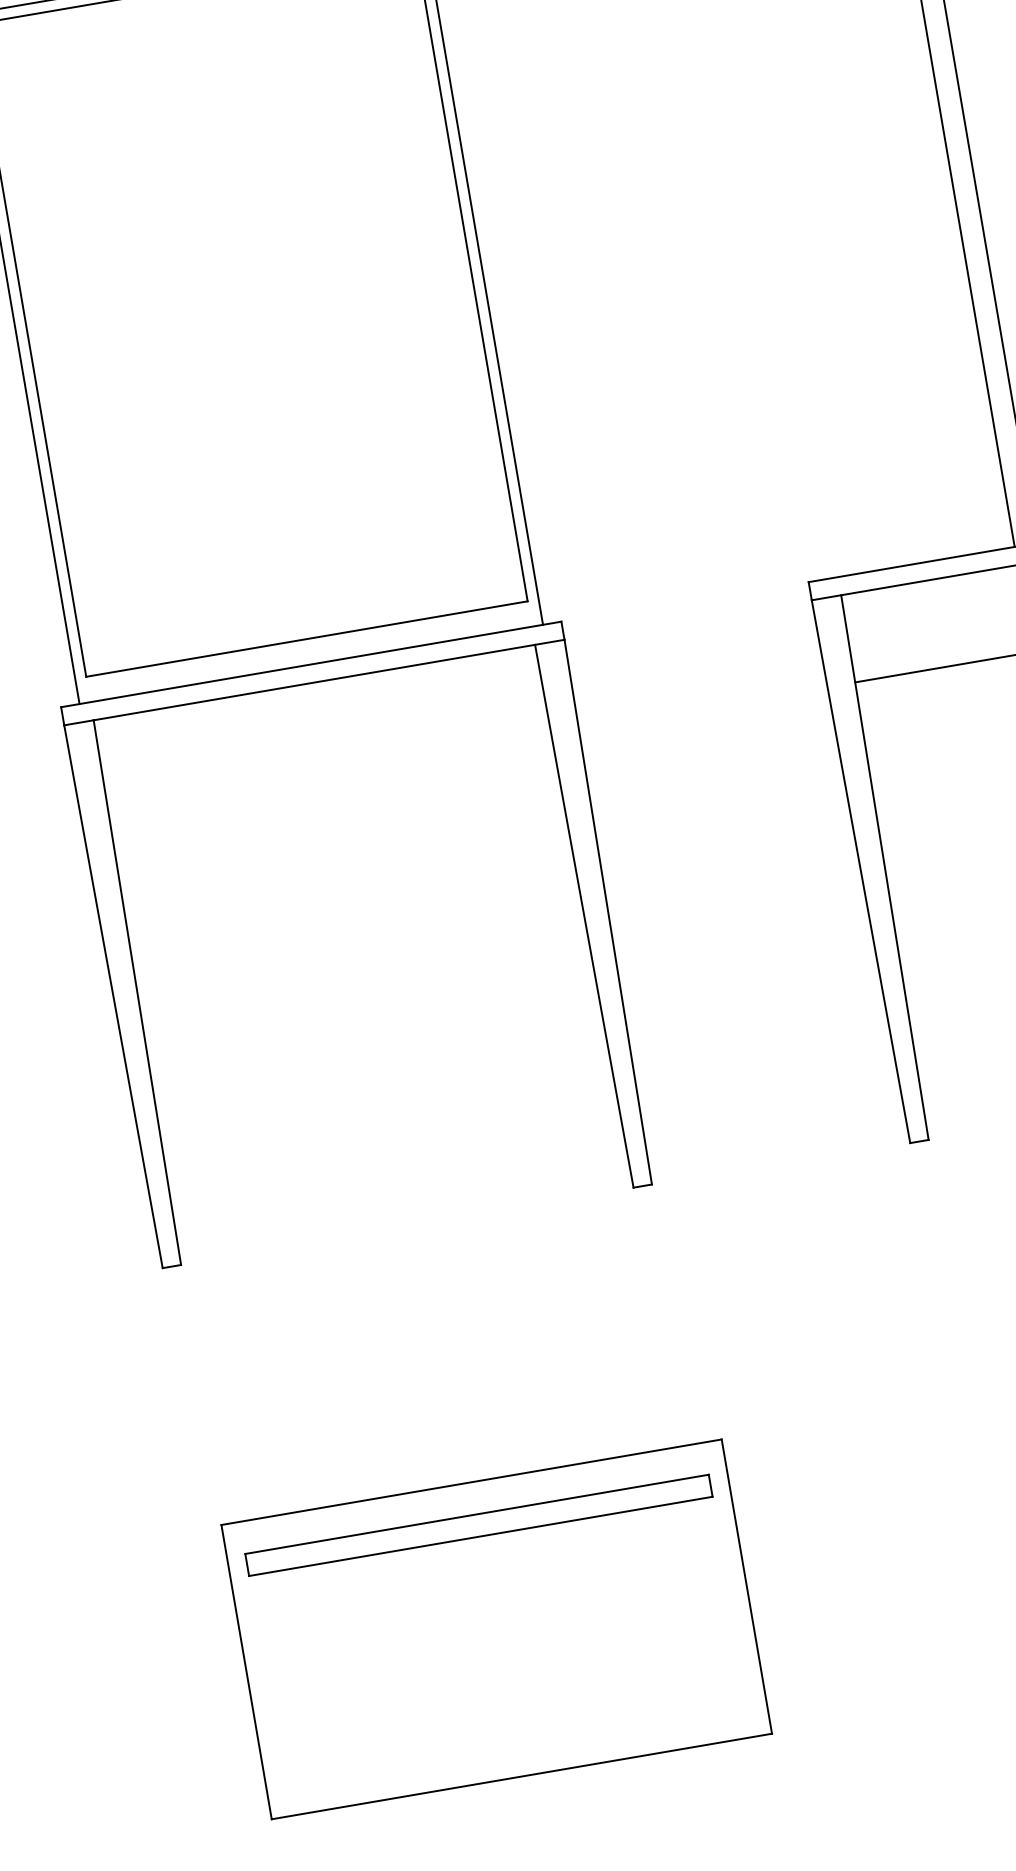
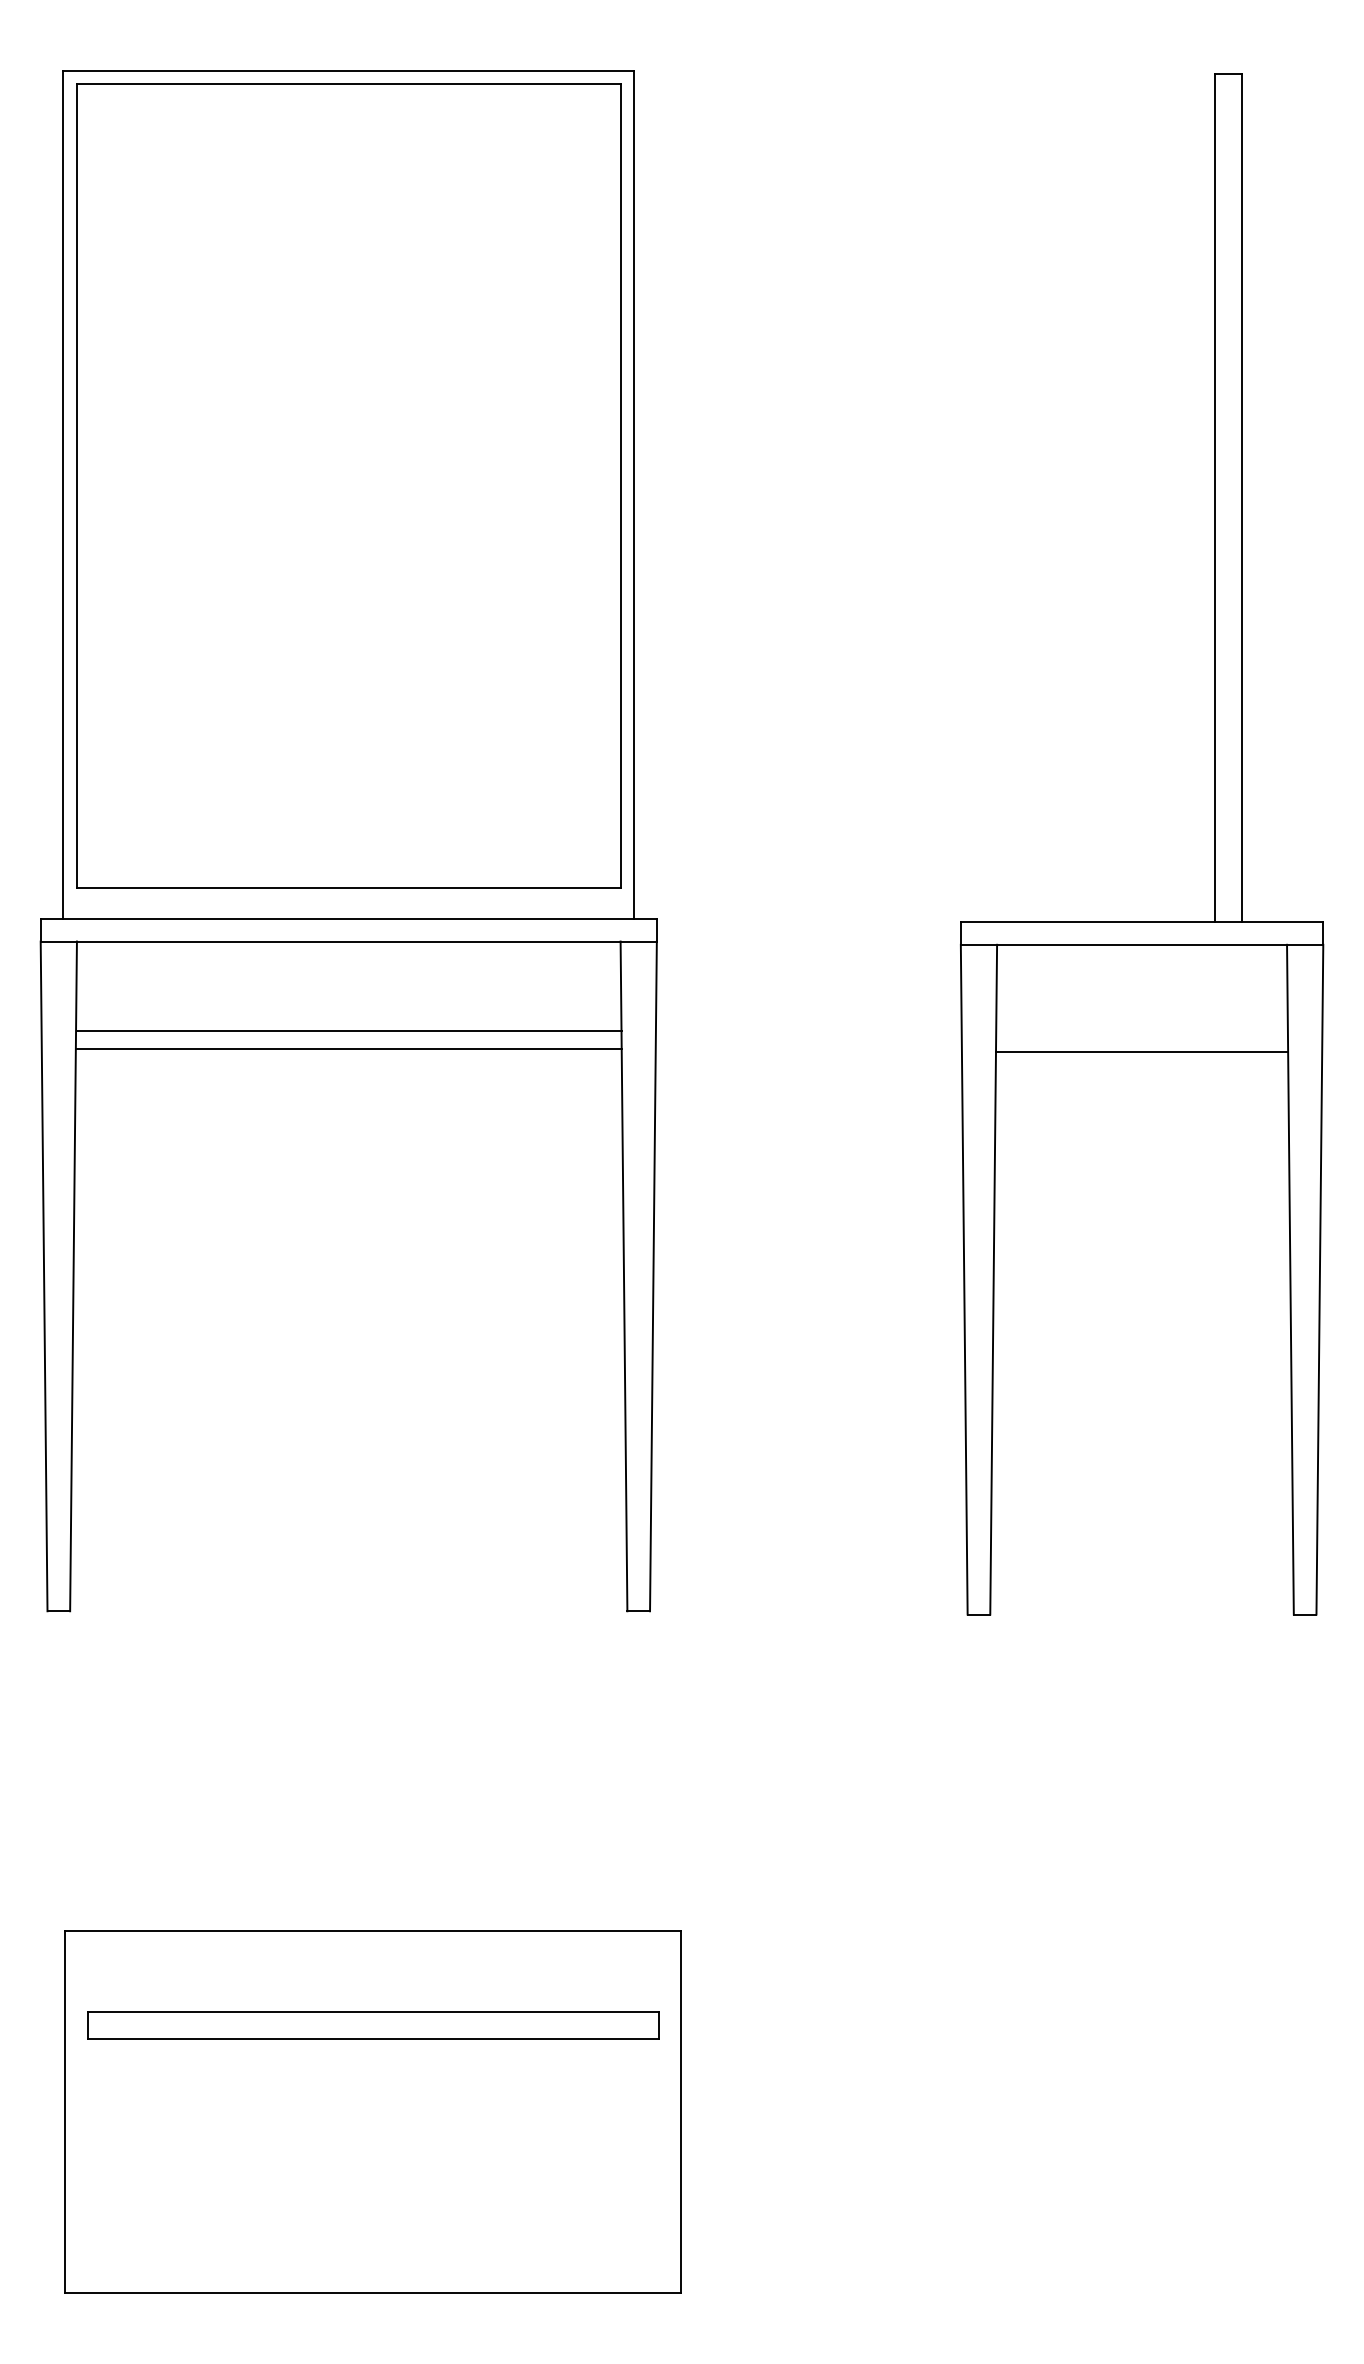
line: (326, 754) -> (348, 1030), added
line: (329, 769) -> (348, 1048), added
part: (479, 1525) -> (373, 2025), moved

